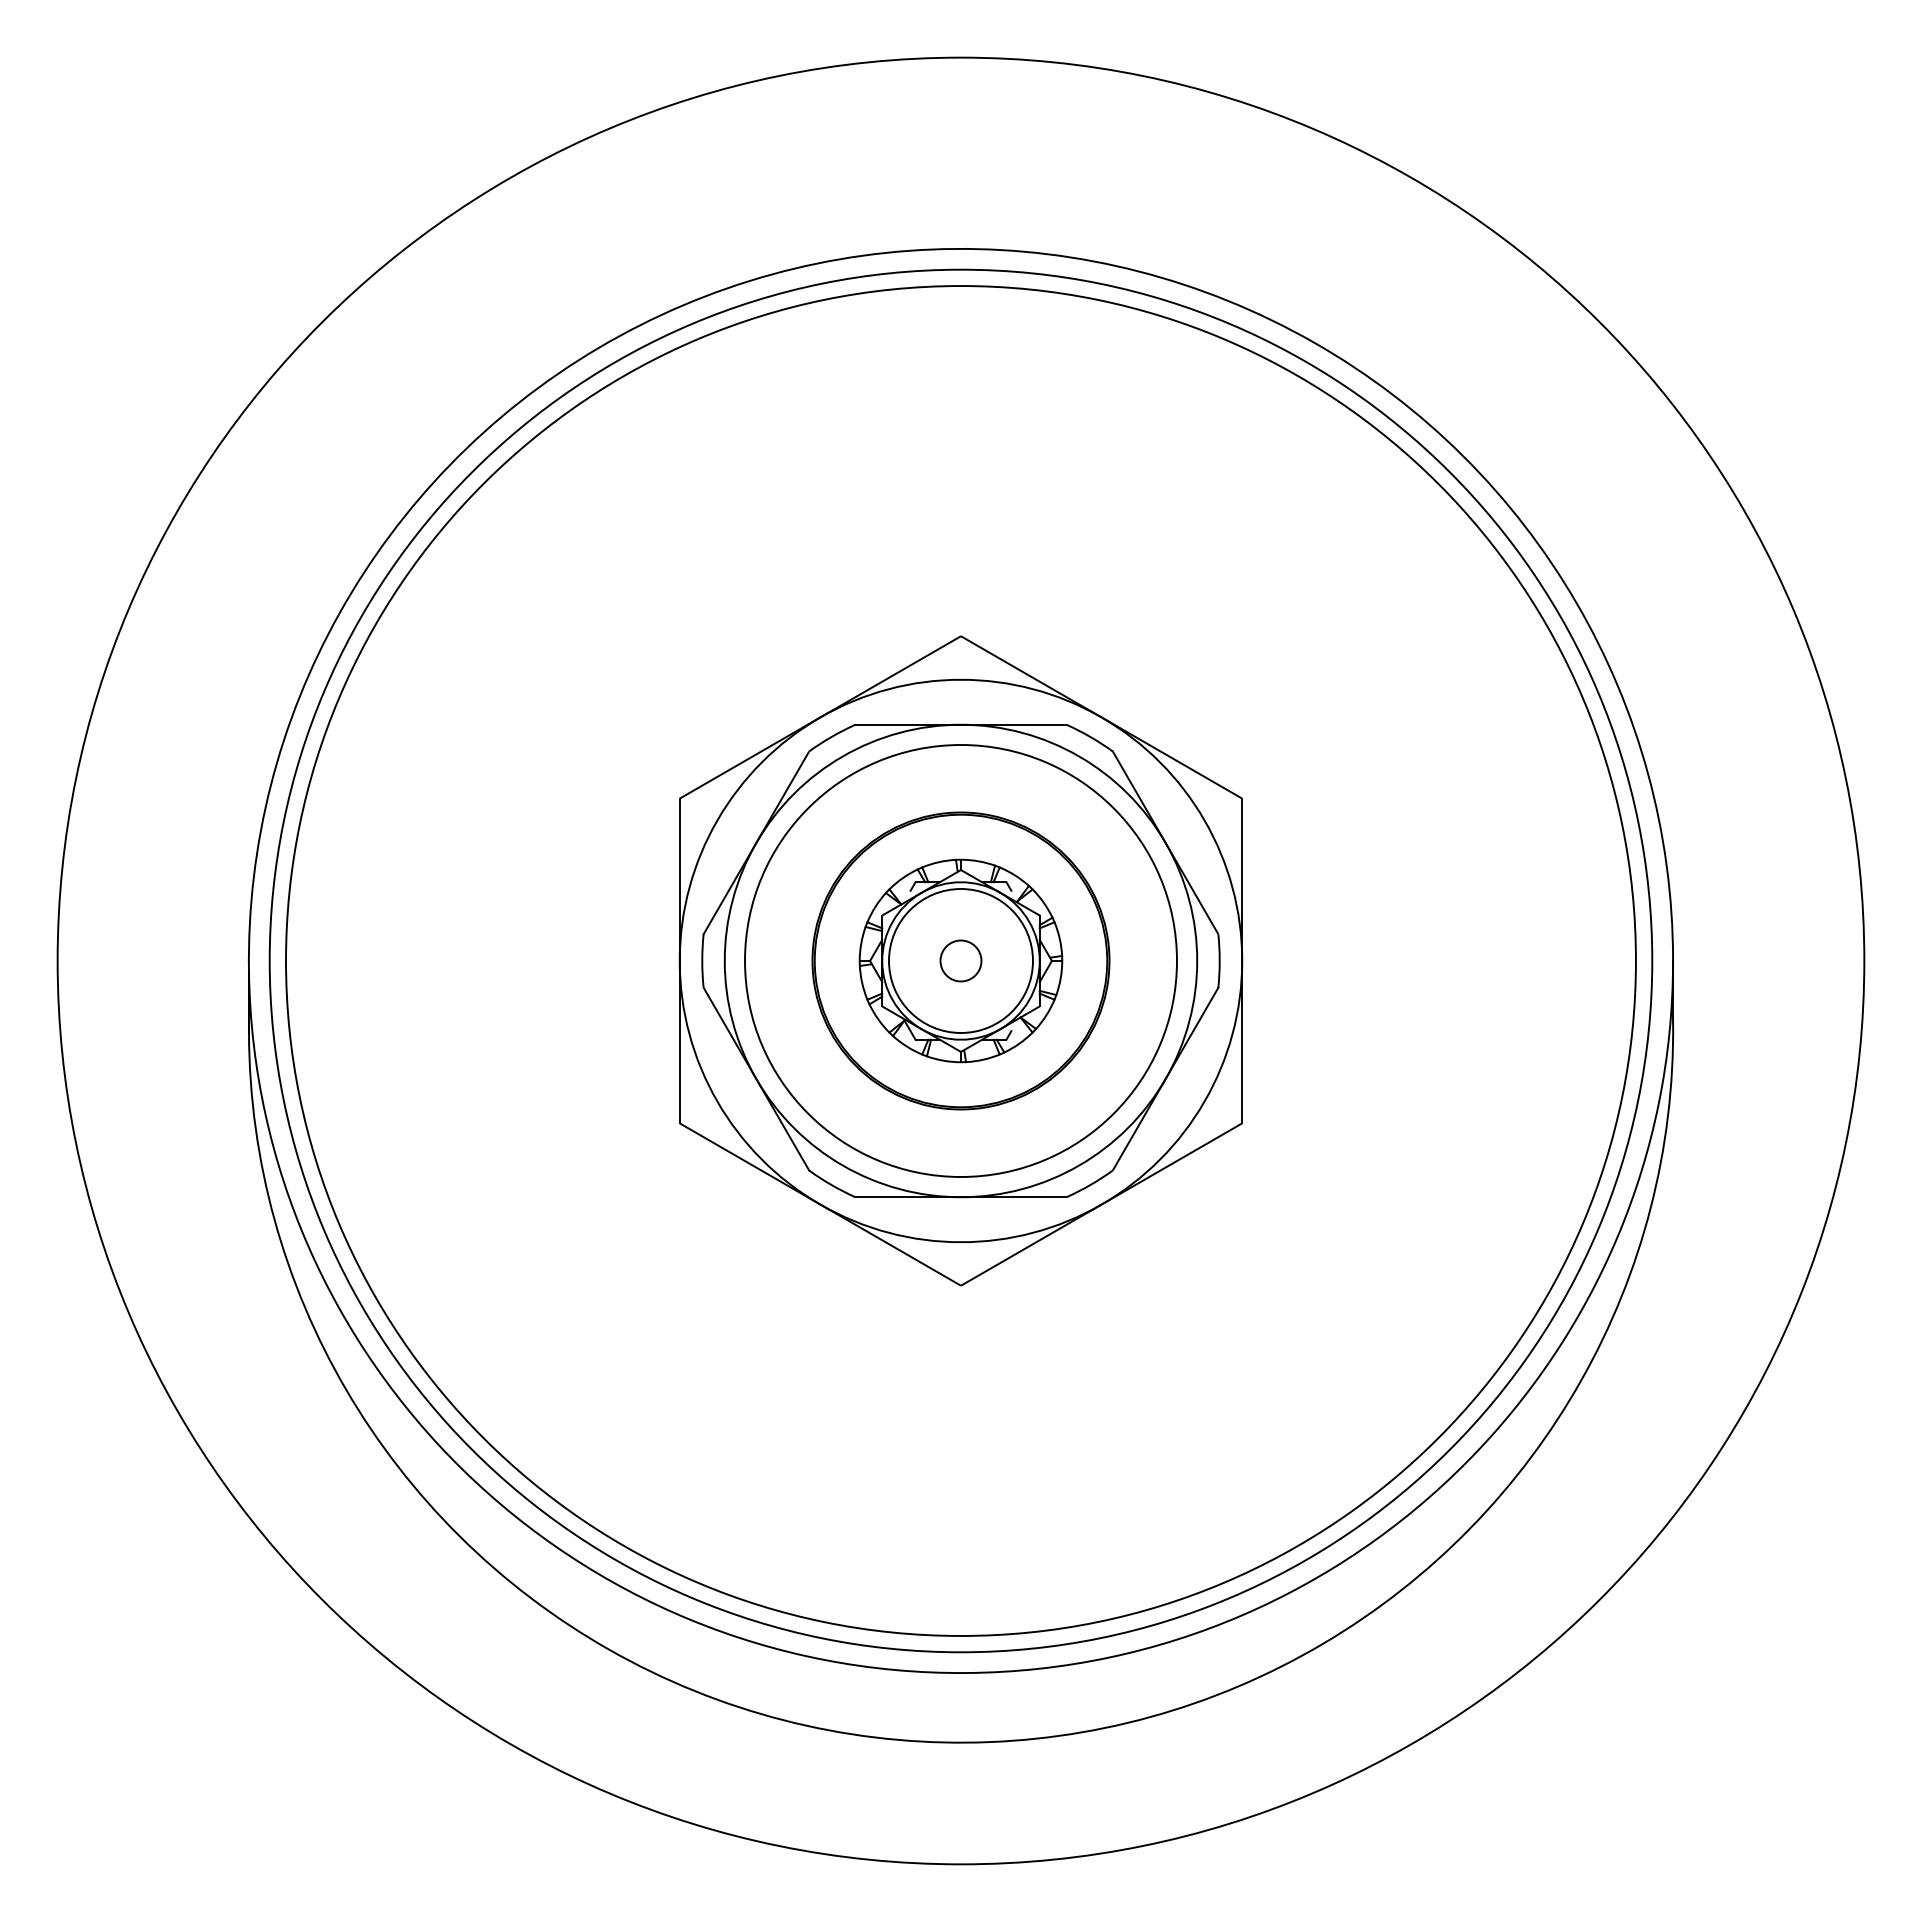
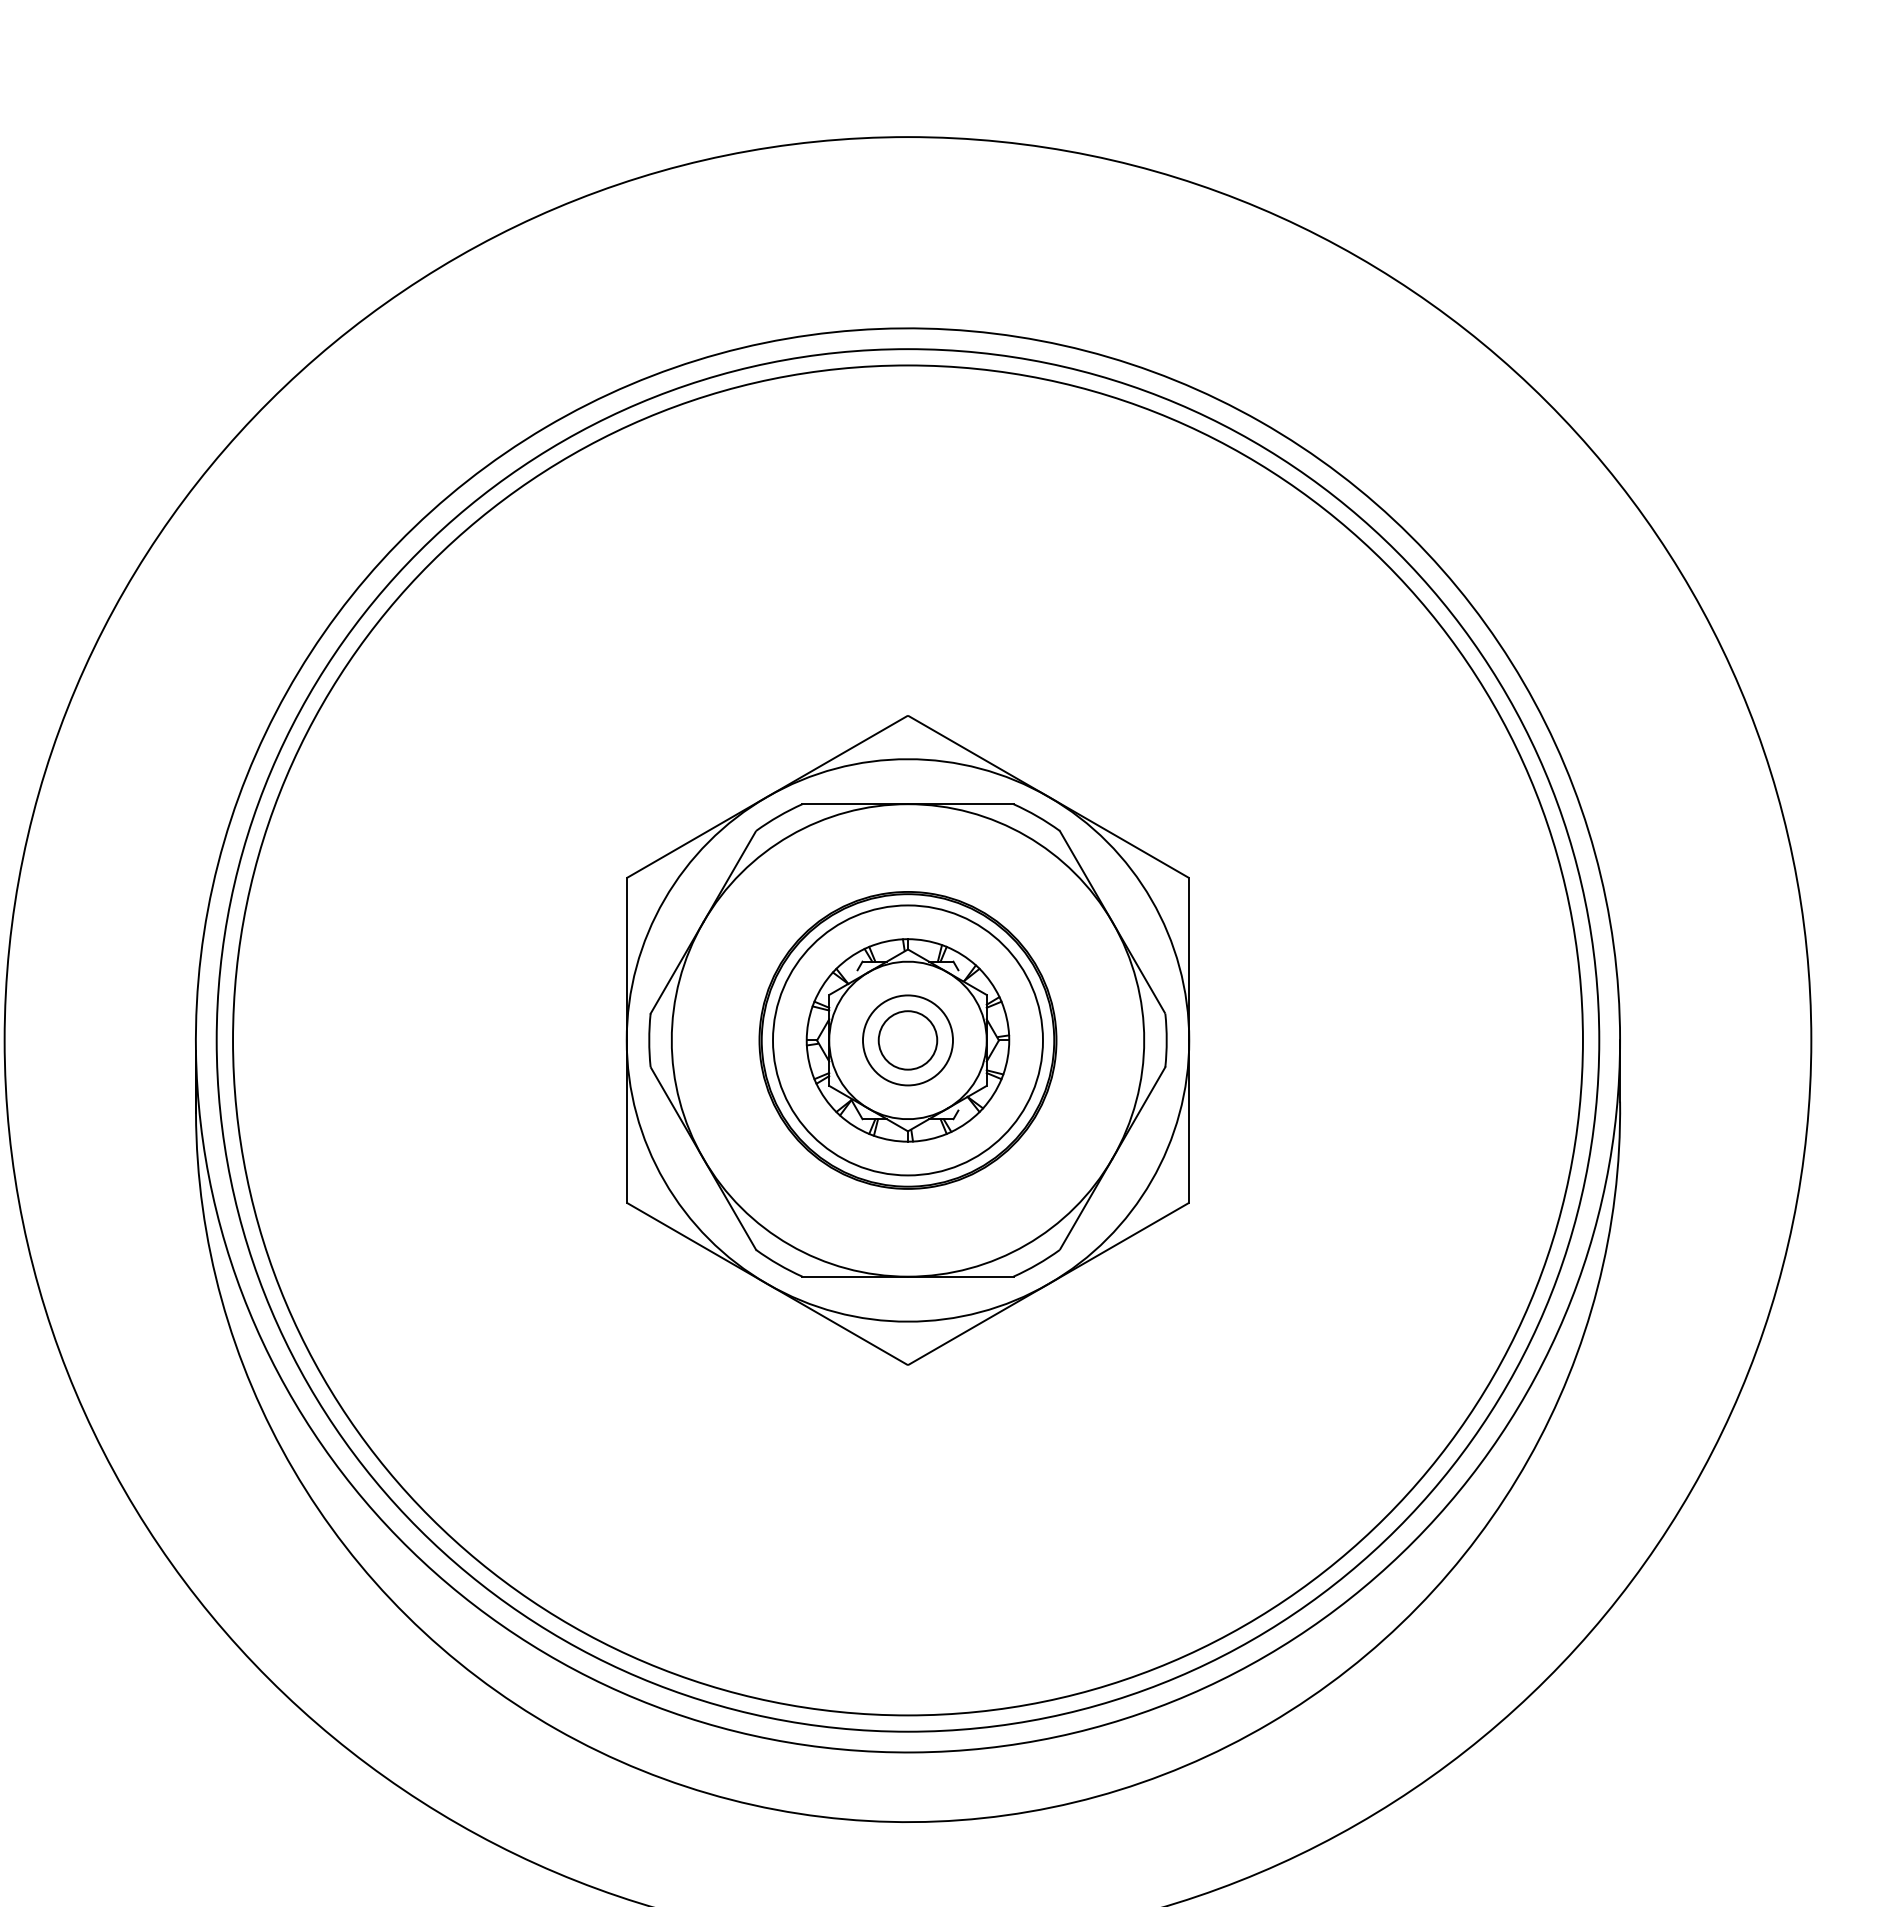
circle: (960, 960) -> (907, 1039), size x0.62
circle: (960, 960) -> (907, 1039), size x1.43
circle: (960, 961) -> (907, 1040), size x0.62

